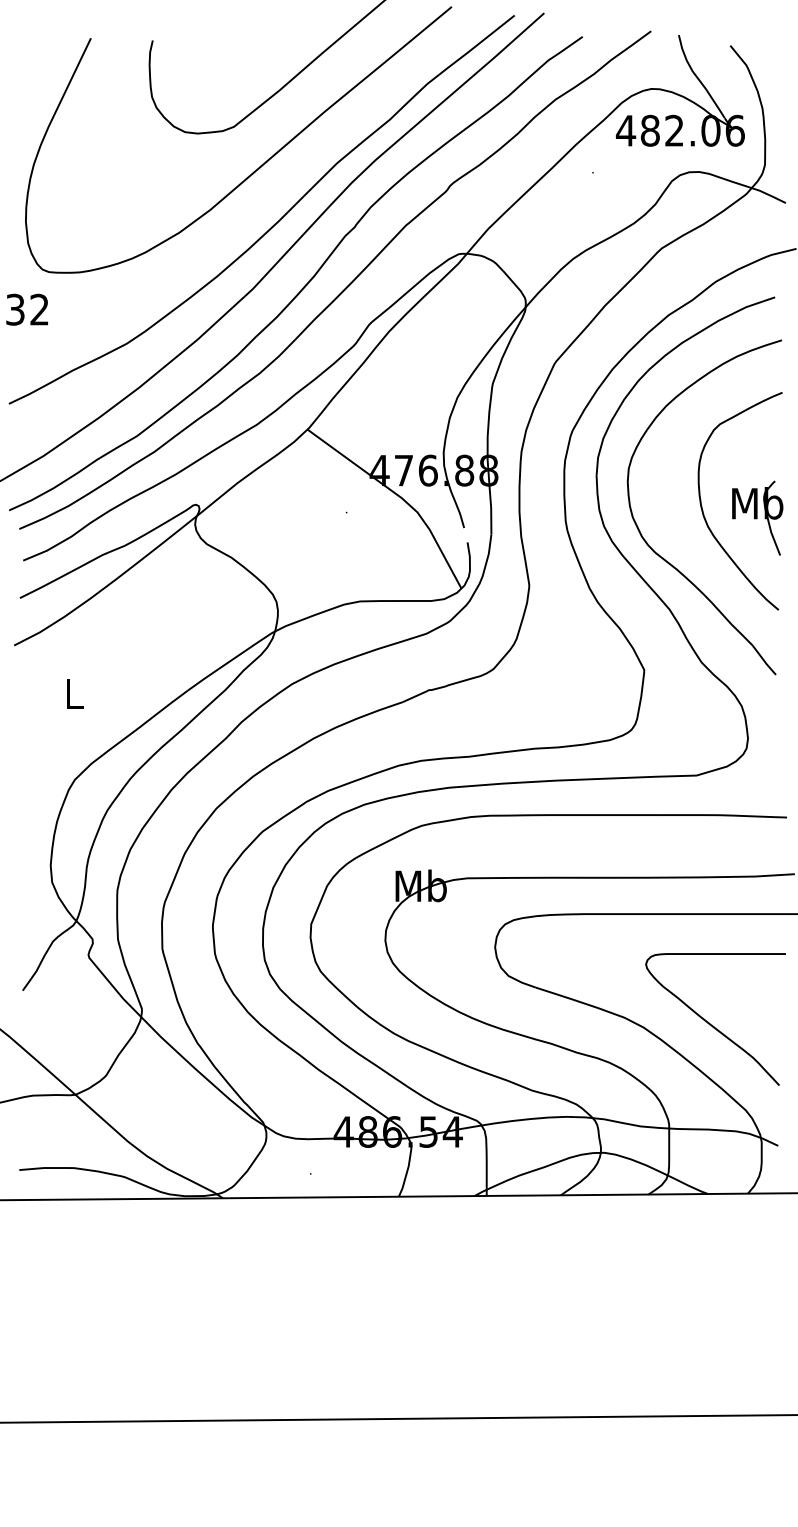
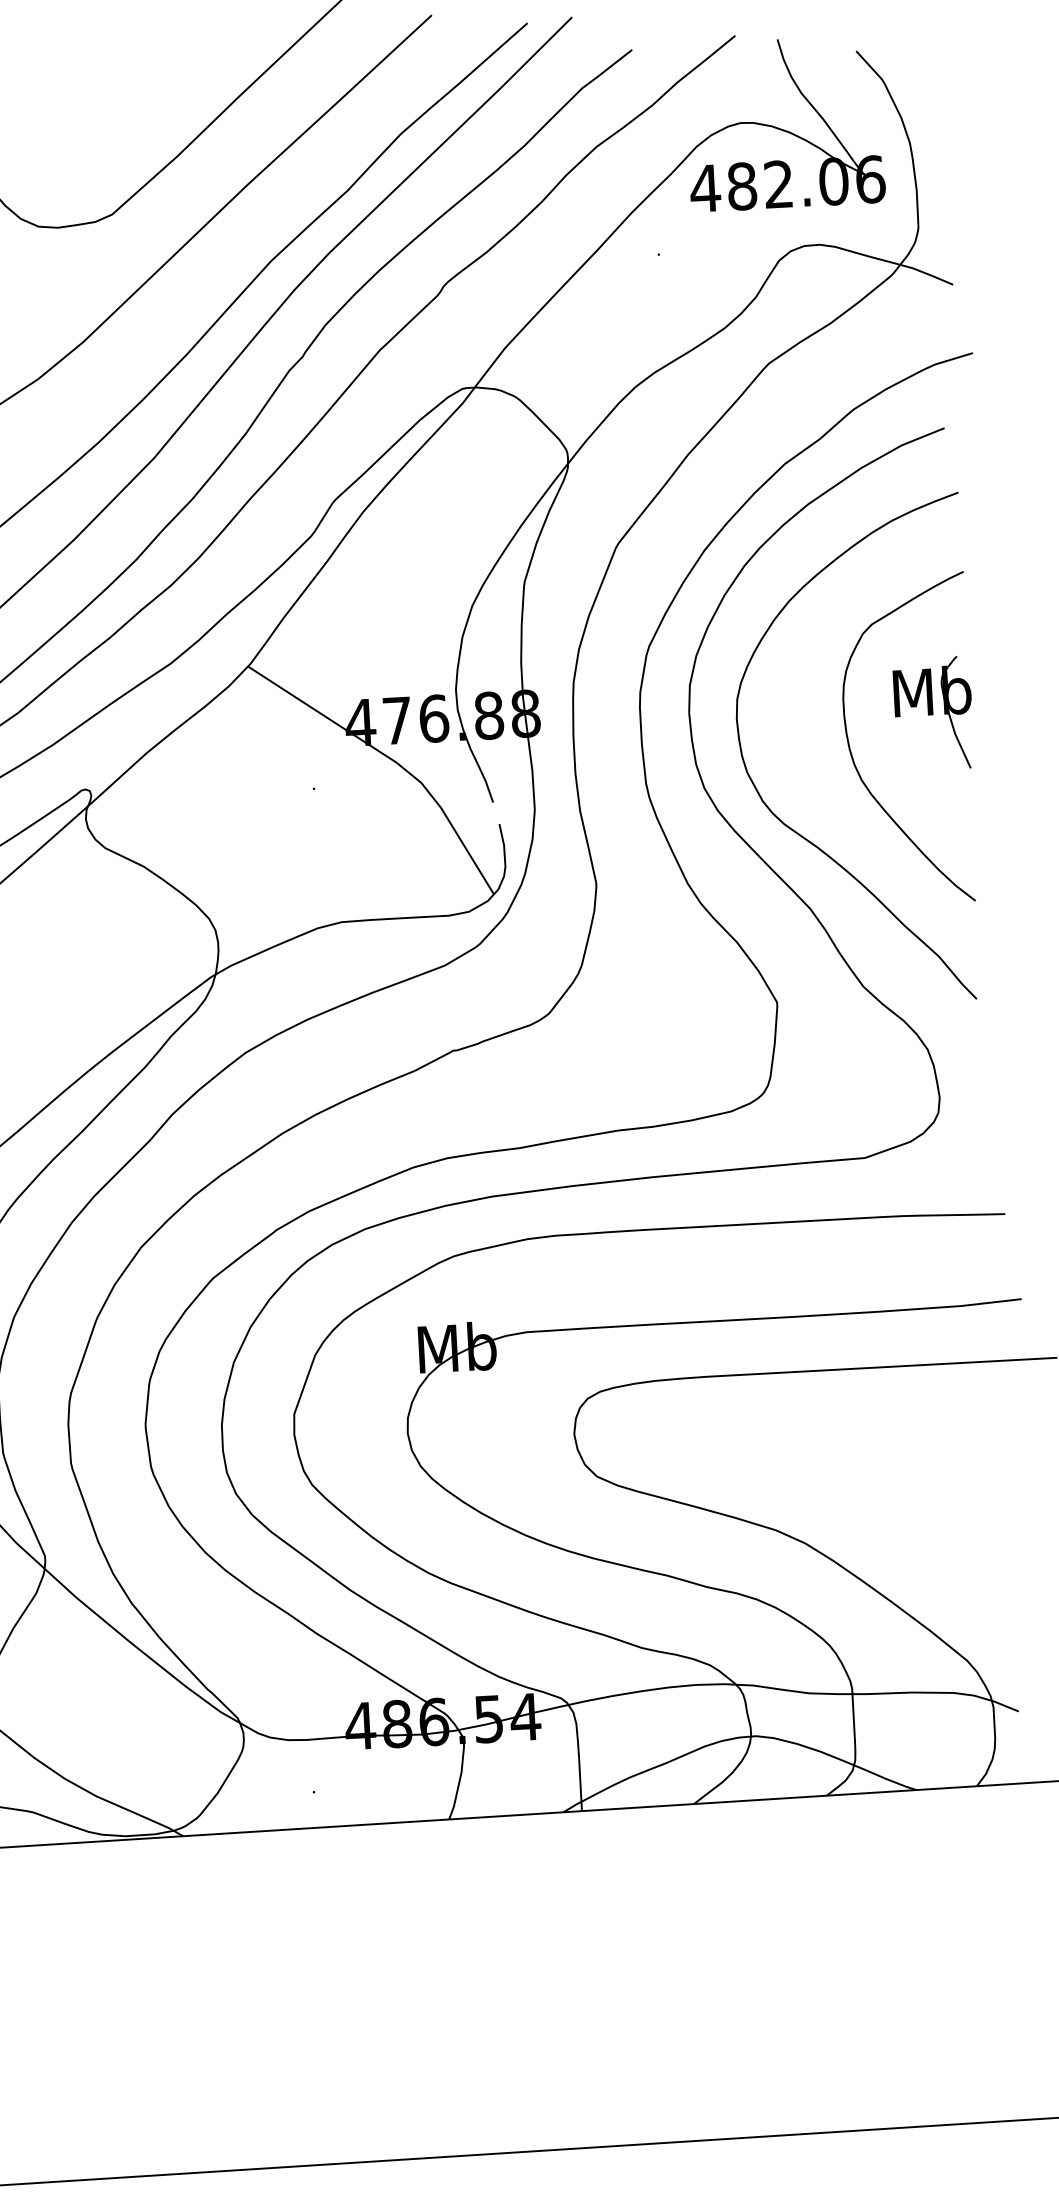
part: (757, 517) -> (933, 712), moved
curve: (713, 1025) -> (911, 1534), removed

